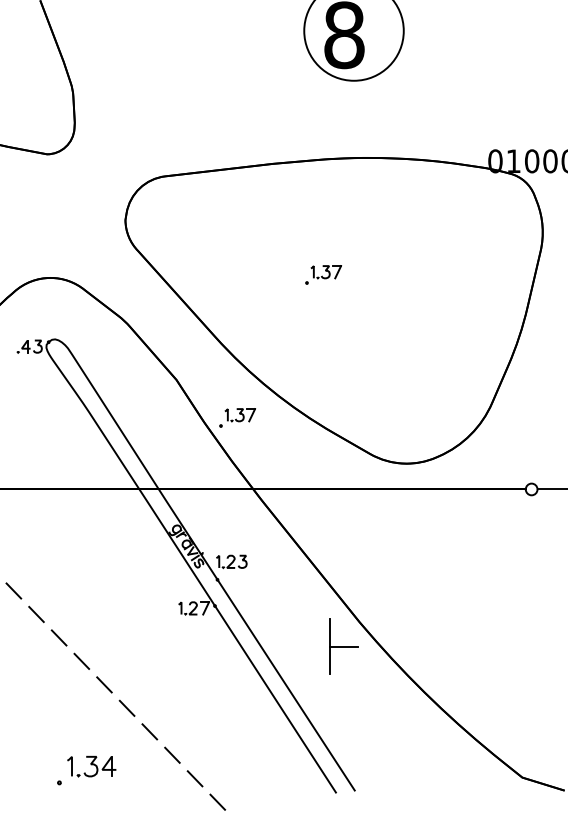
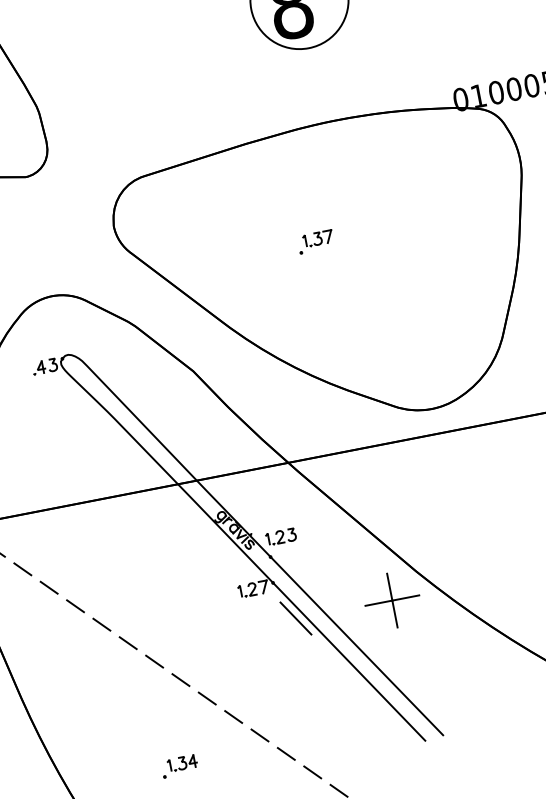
part: (237, 417) -> (259, 396), removed
line: (230, 645) -> (295, 618), added
line: (316, 646) -> (378, 603), added
part: (86, 770) -> (179, 766), size x0.62

